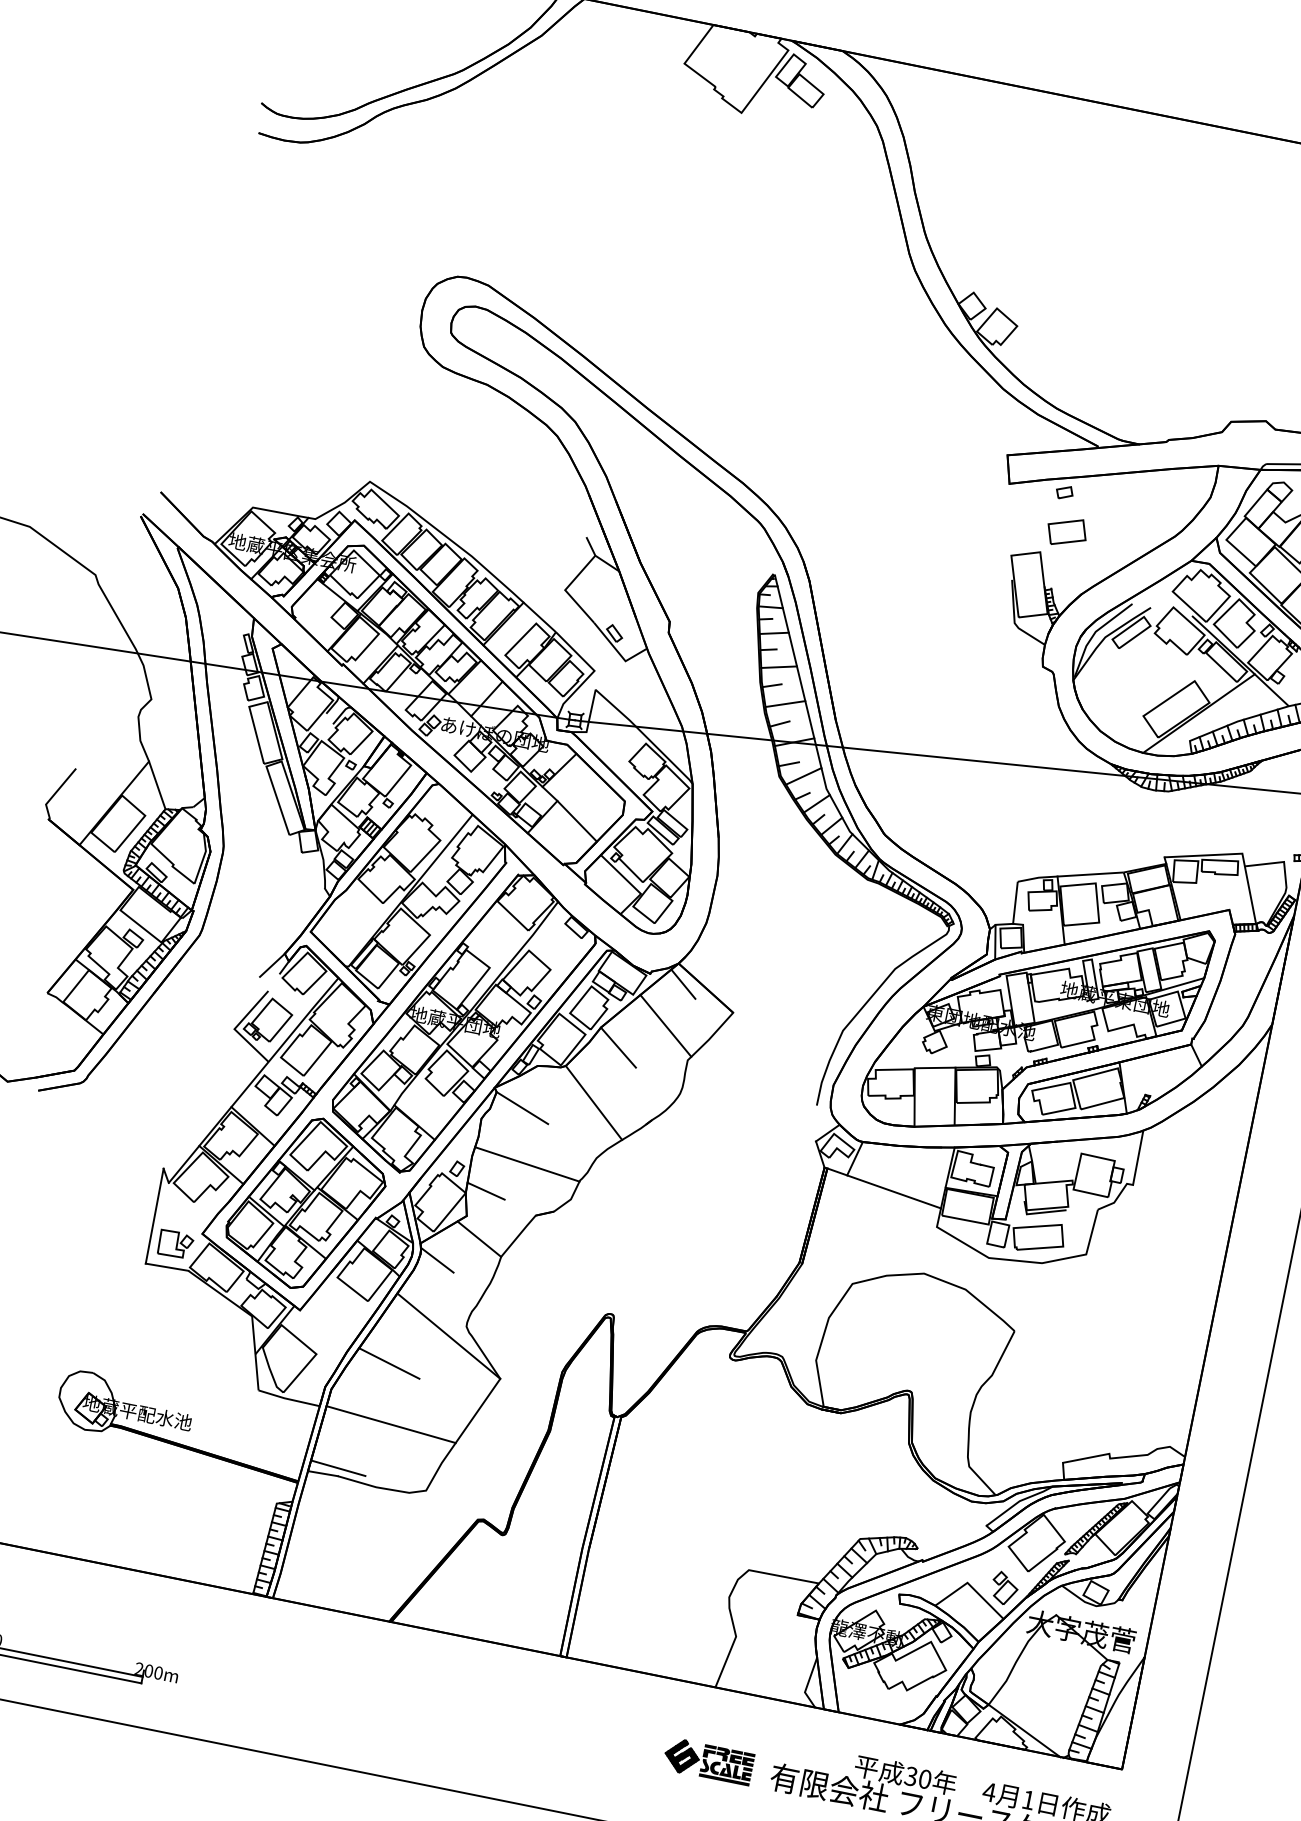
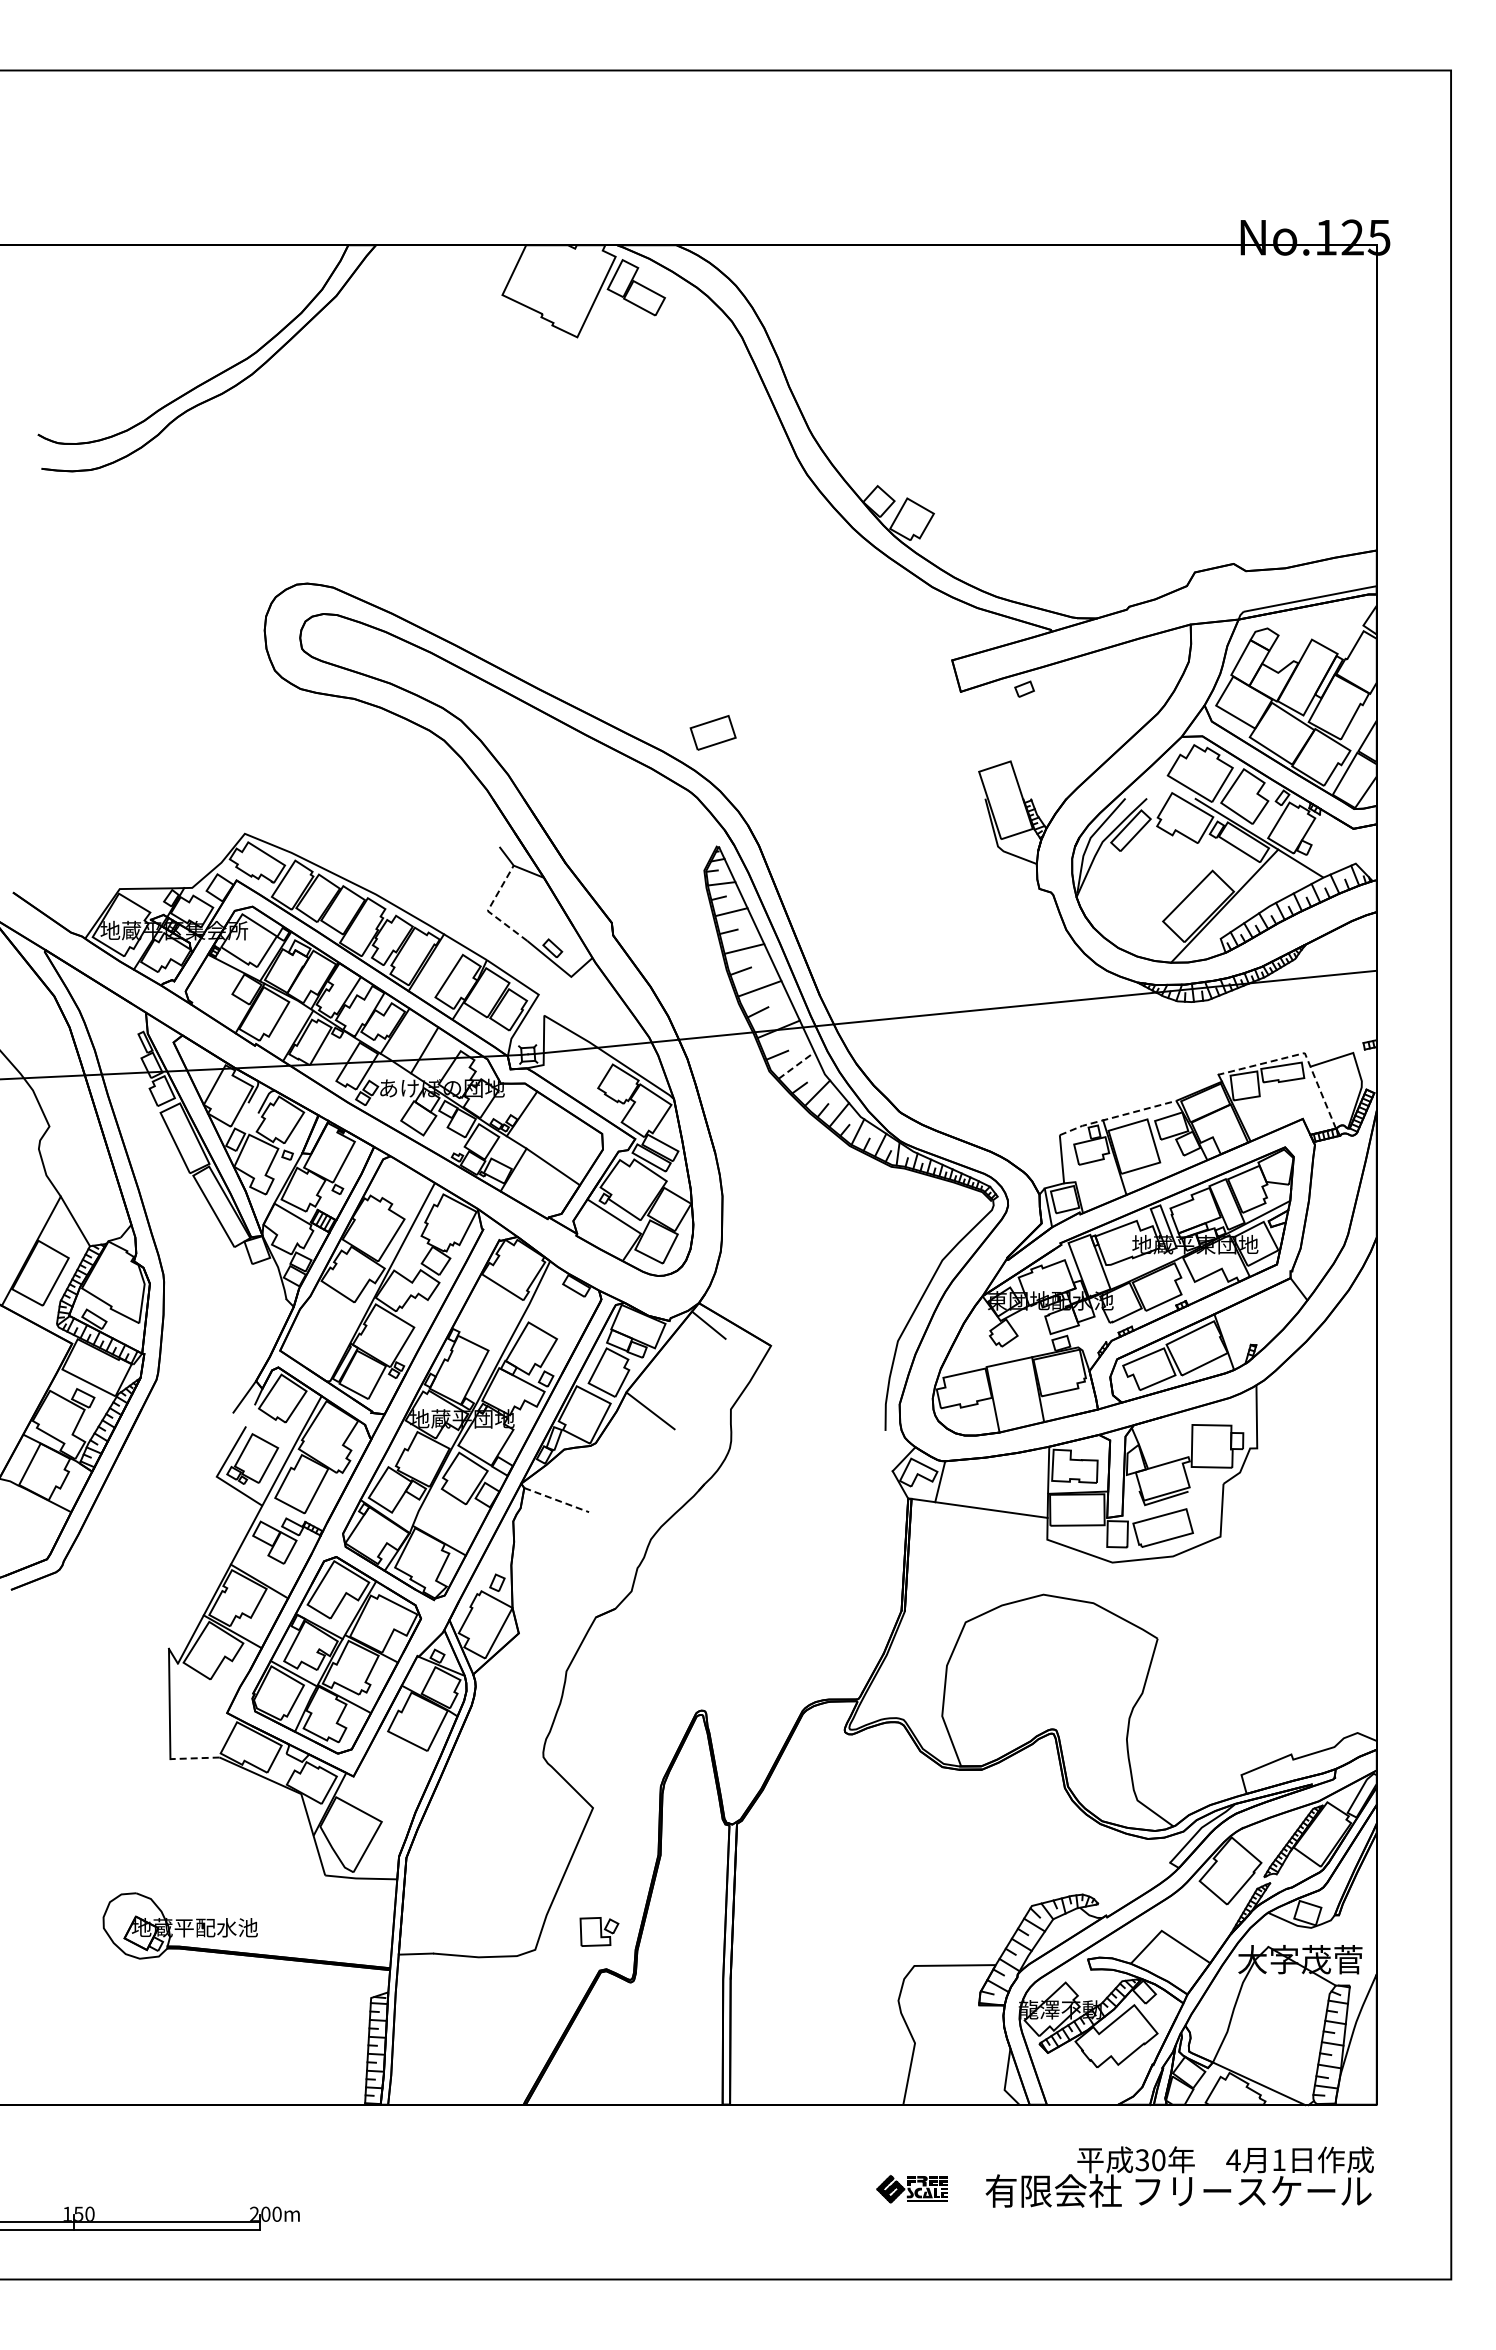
part: (1066, 531) -> (712, 732), moved
line: (565, 589) -> (488, 910), solid -> dashed
line: (804, 776) -> (797, 1065), solid -> dashed
line: (1239, 853) -> (1301, 1053), solid -> dashed
line: (1069, 875) -> (1116, 1116), solid -> dashed
line: (665, 1025) -> (698, 1375), removed
line: (593, 1103) -> (635, 1478), removed
line: (522, 1108) -> (556, 1500), solid -> dashed
line: (527, 1163) -> (574, 1561), removed
line: (485, 1191) -> (534, 1601), removed
line: (478, 1239) -> (537, 1656), removed
part: (175, 1244) -> (599, 1931), moved
line: (437, 1260) -> (495, 1689), removed
line: (167, 1267) -> (195, 1758), solid -> dashed
line: (448, 1335) -> (525, 1771), removed
line: (389, 1363) -> (465, 1815), removed
line: (390, 1424) -> (480, 1883), removed
line: (337, 1468) -> (431, 1944), removed
part: (1004, 1588) -> (1204, 1928), removed
part: (707, 1760) -> (911, 2188), size x0.7

